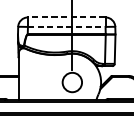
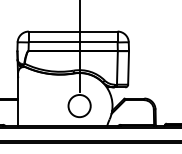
line: (66, 17) -> (72, 31), dashed -> solid
line: (67, 26) -> (73, 42), dashed -> solid

